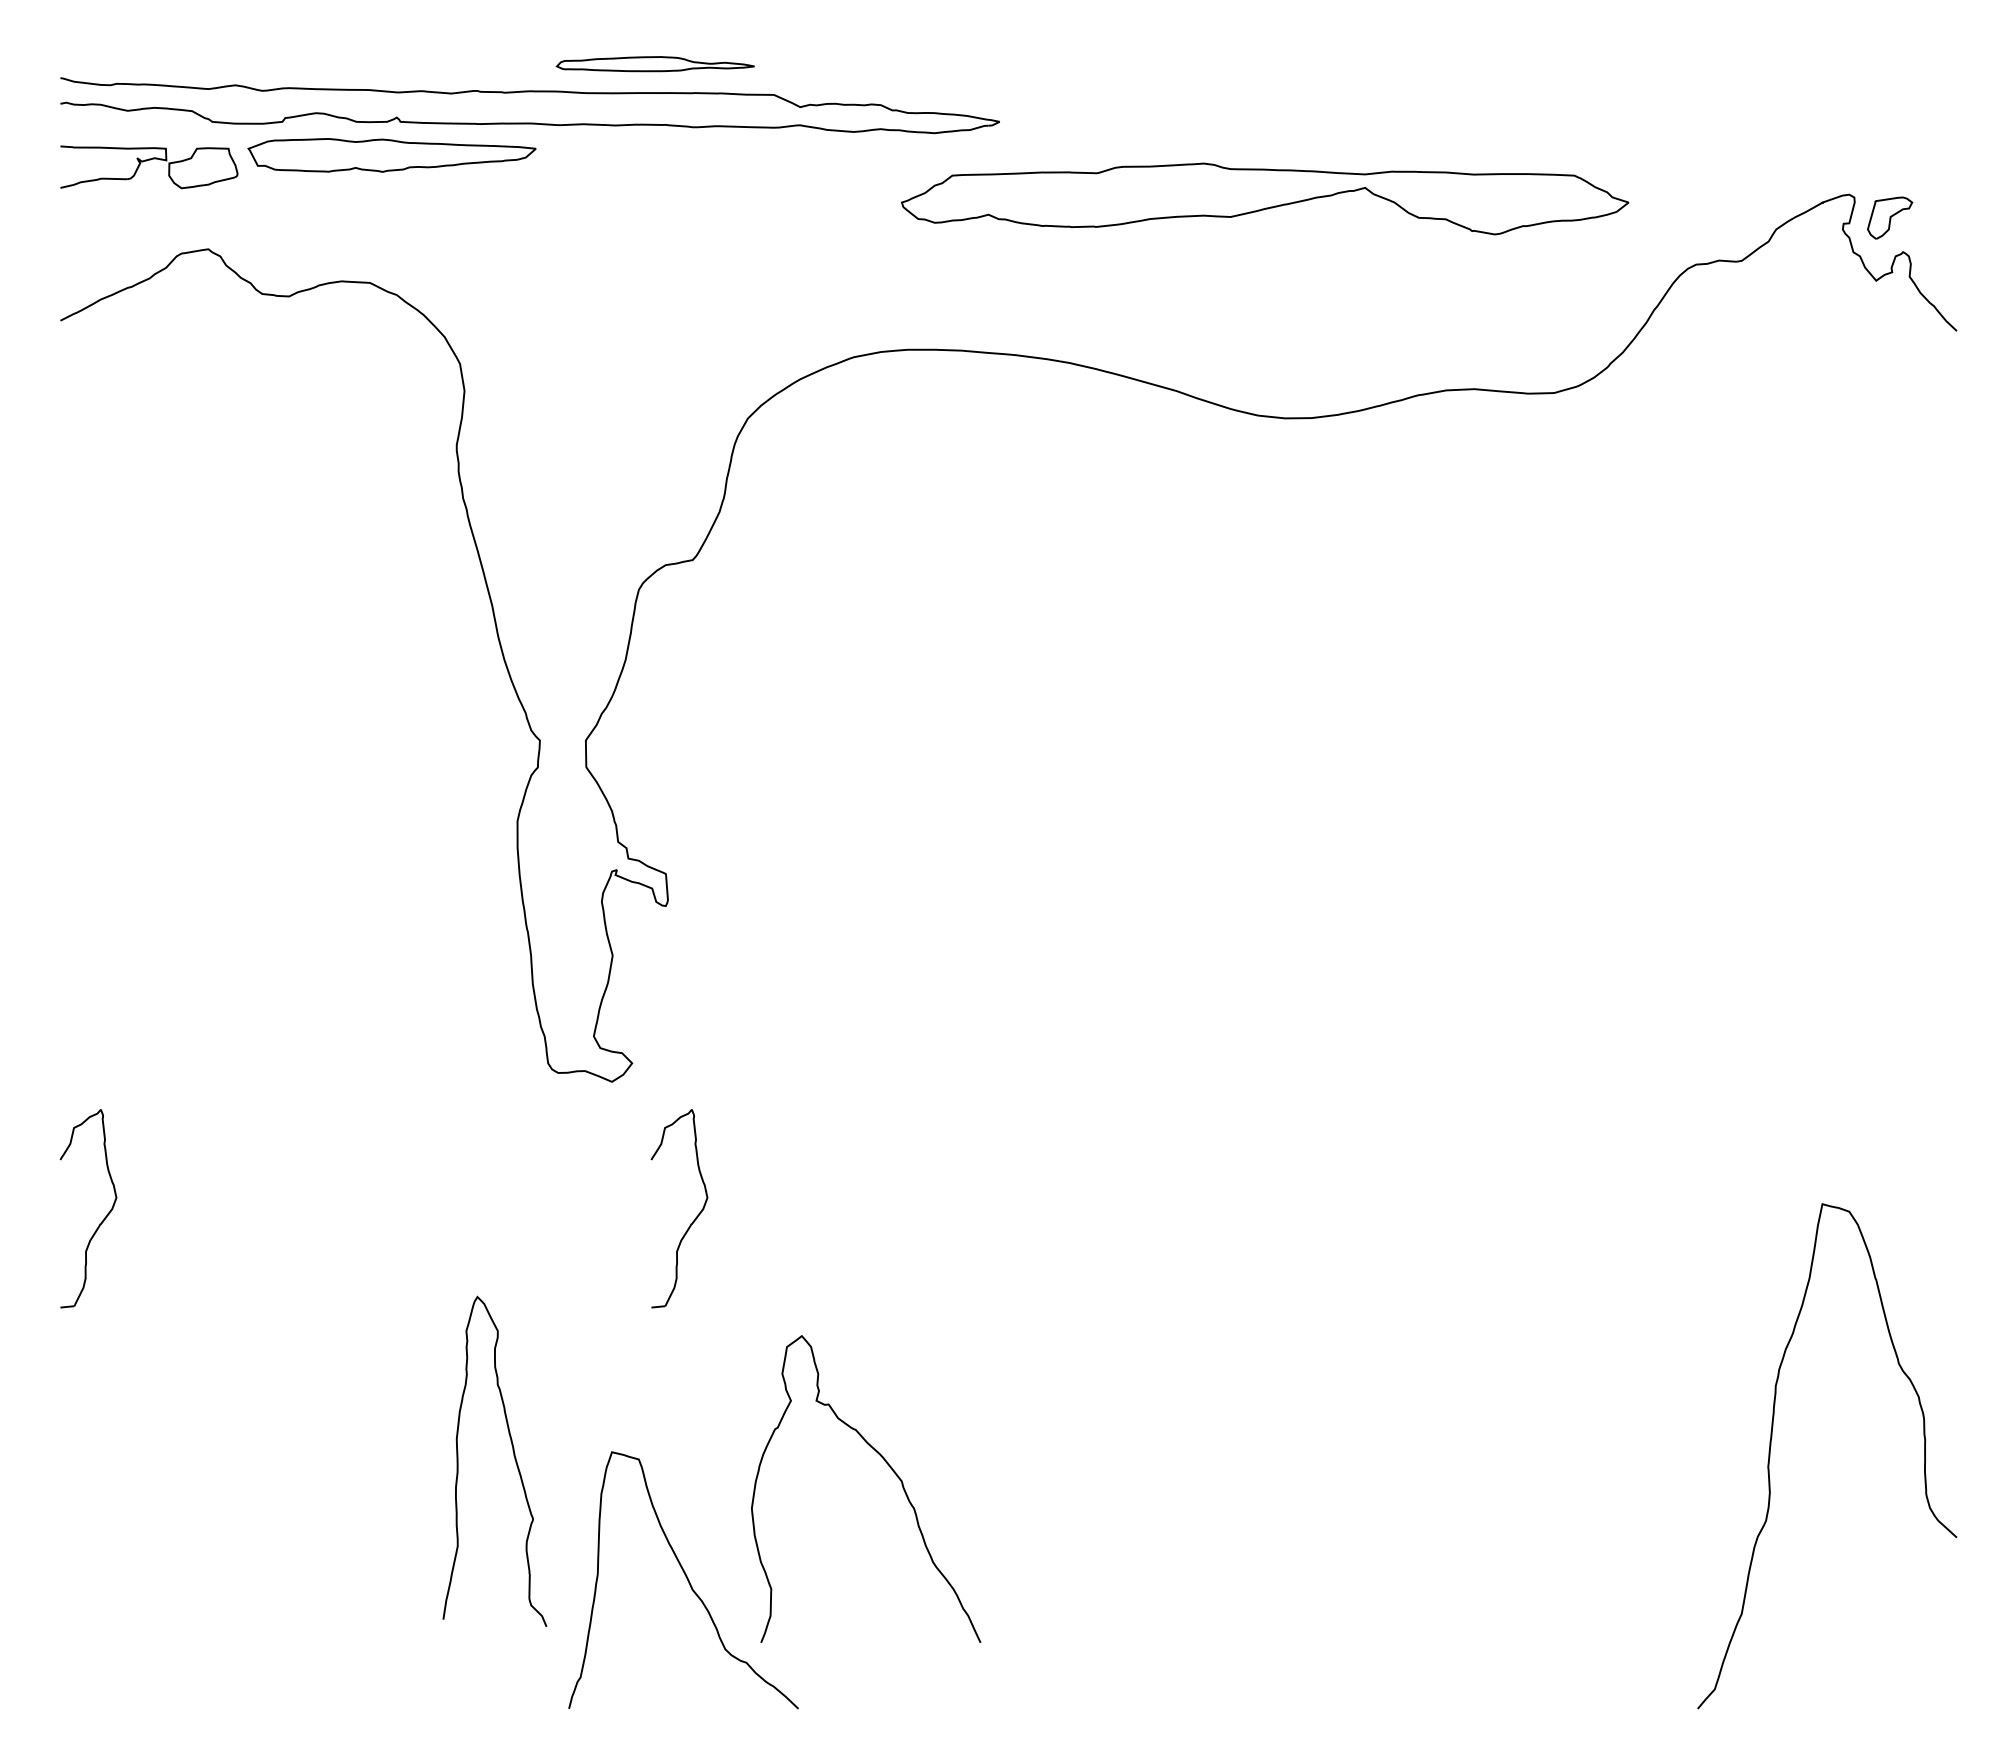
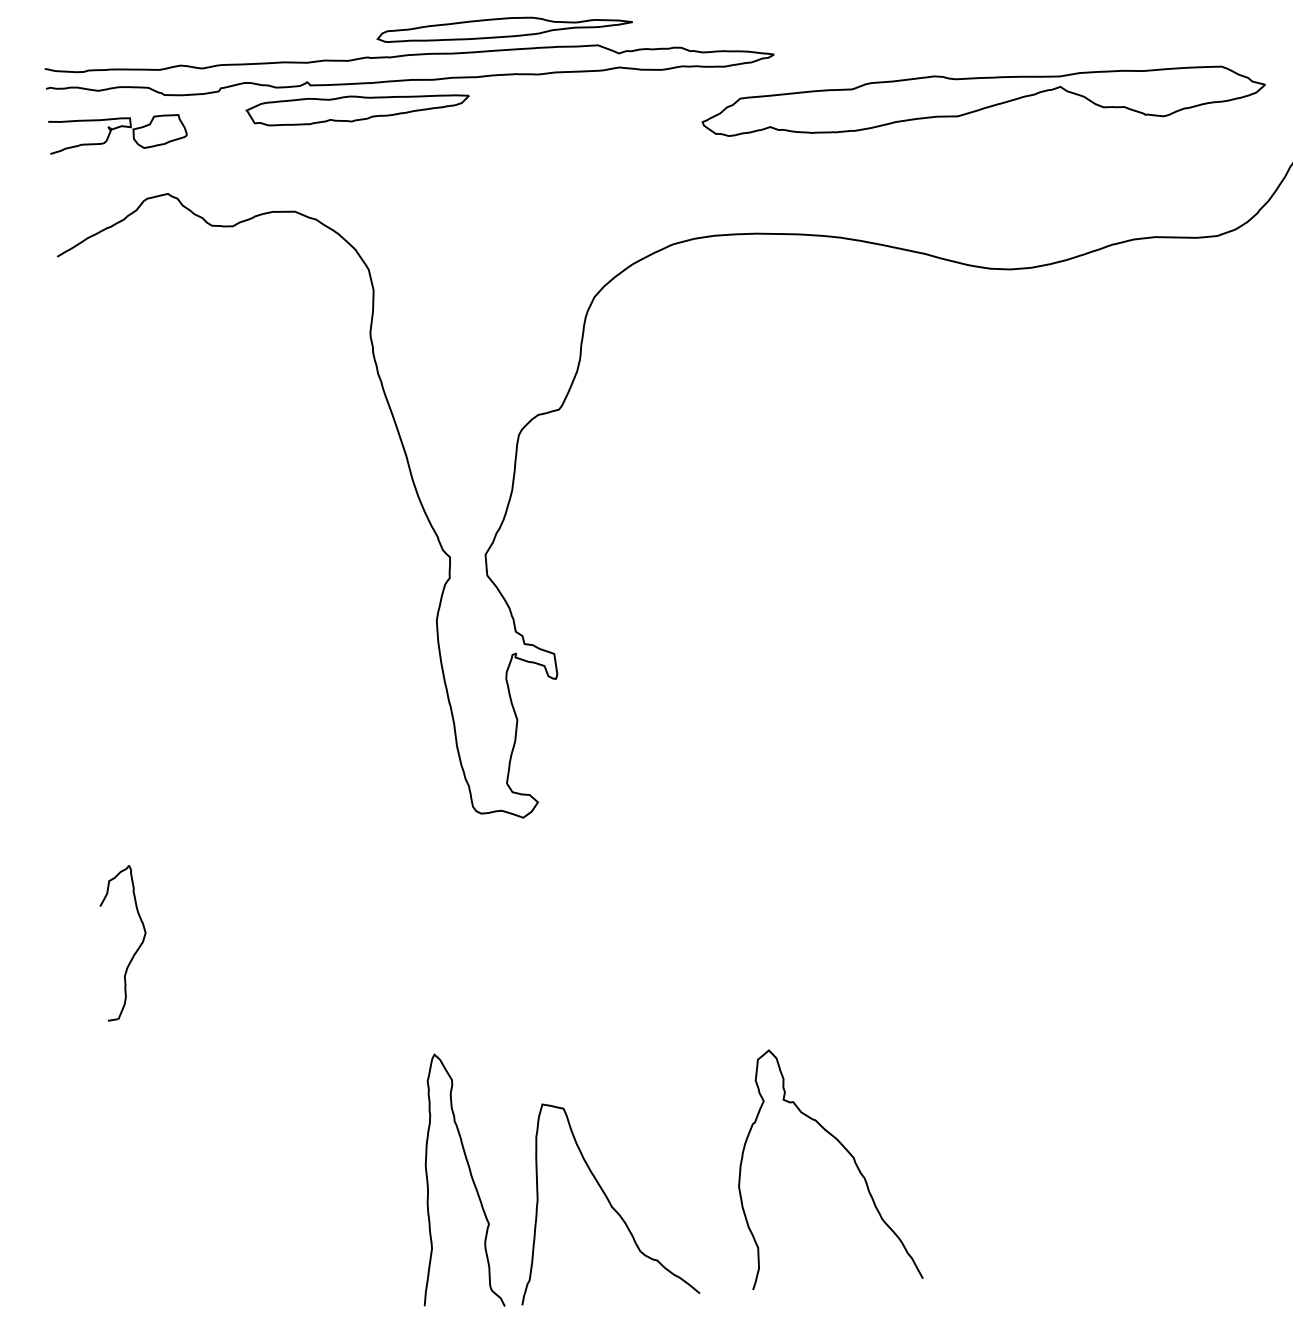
part: (655, 63) -> (504, 27), size x1.67
part: (391, 155) -> (357, 108), moved
part: (695, 1217) -> (594, 918), removed
curve: (513, 1456) -> (470, 1176), moved
curve: (892, 1471) -> (845, 1150), moved

